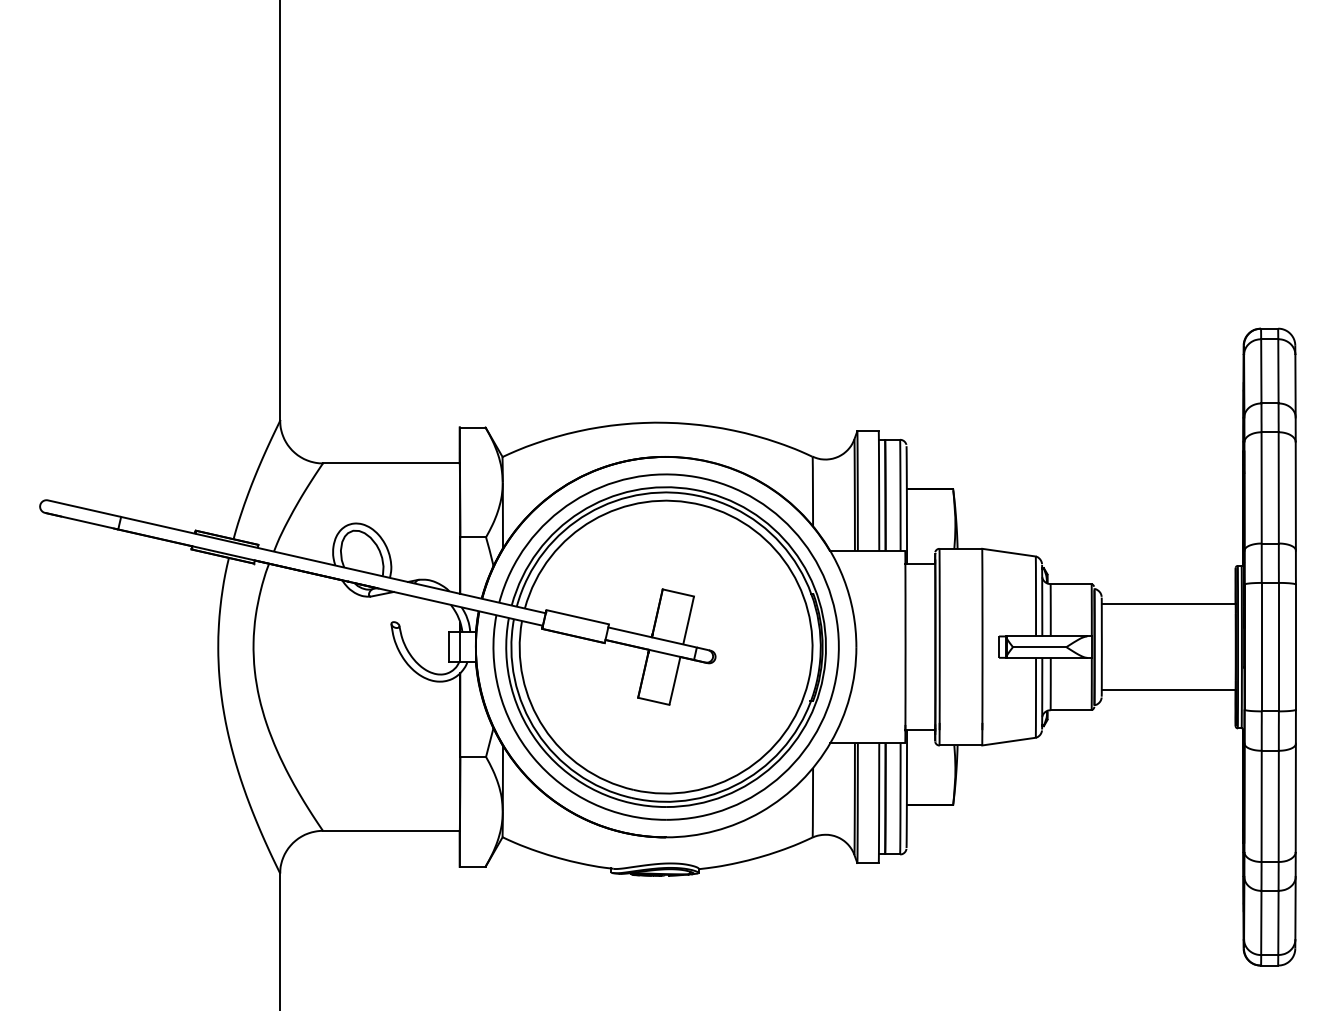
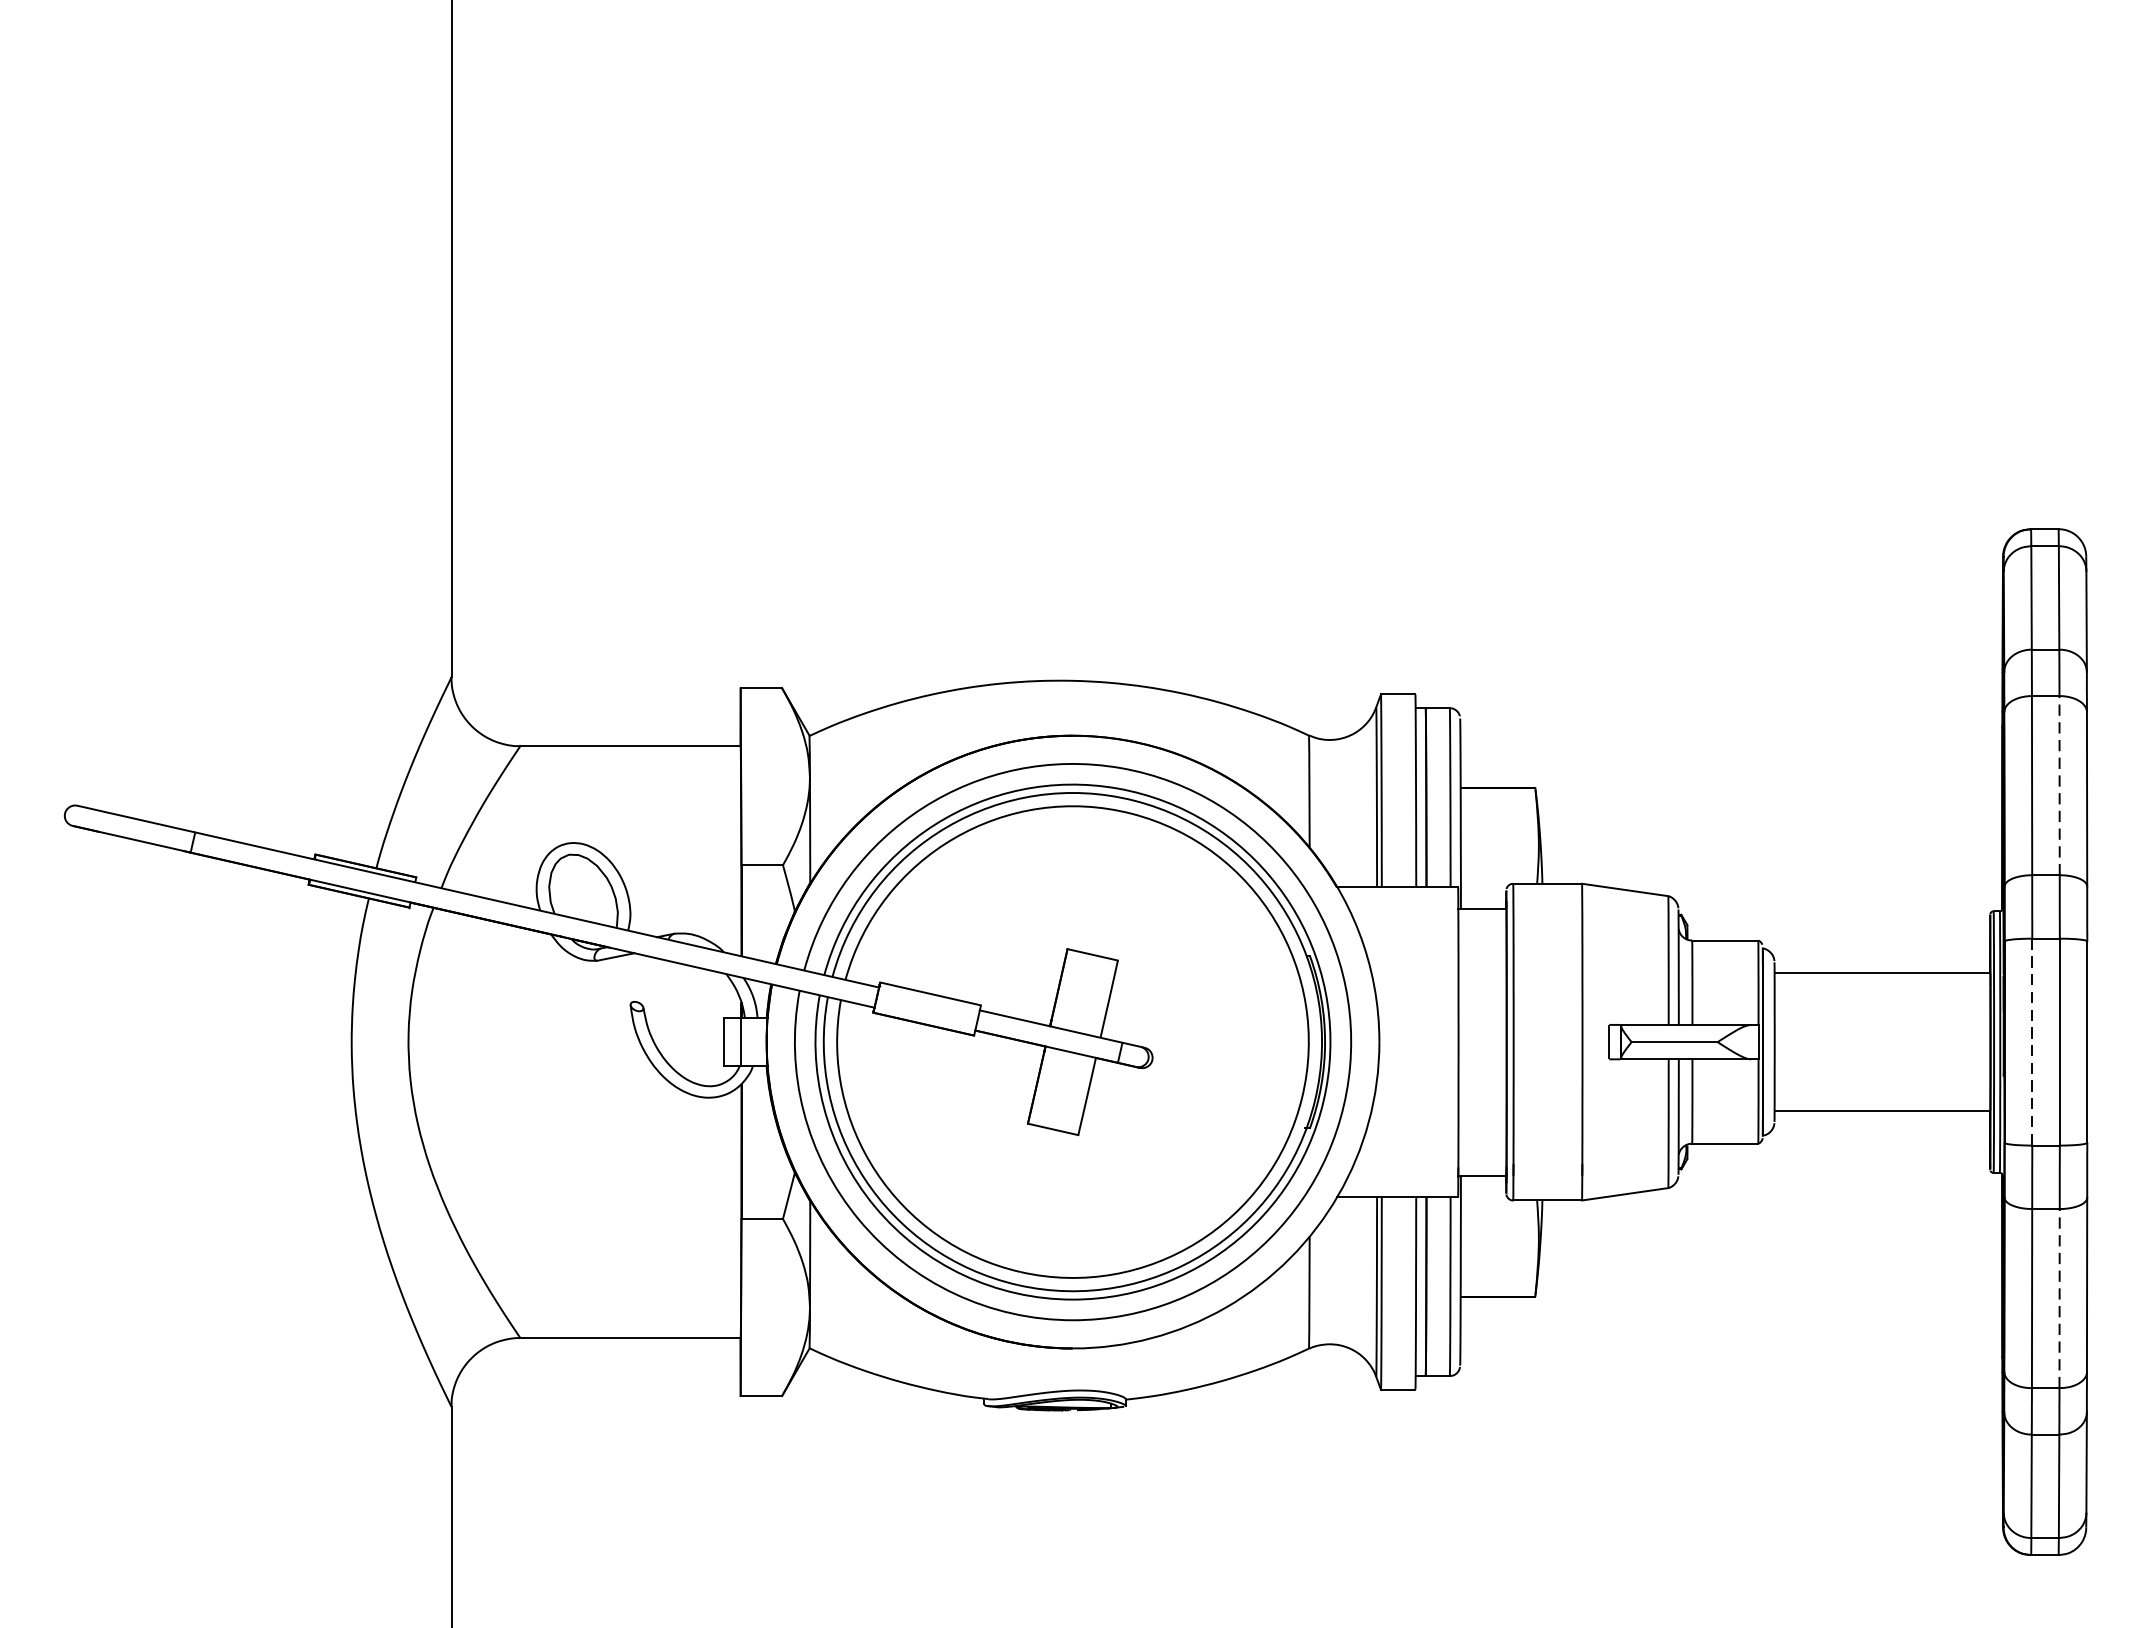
line: (1278, 487) -> (2059, 785), solid -> dashed
line: (1261, 647) -> (2031, 1042), solid -> dashed
line: (1278, 806) -> (2059, 1298), solid -> dashed

